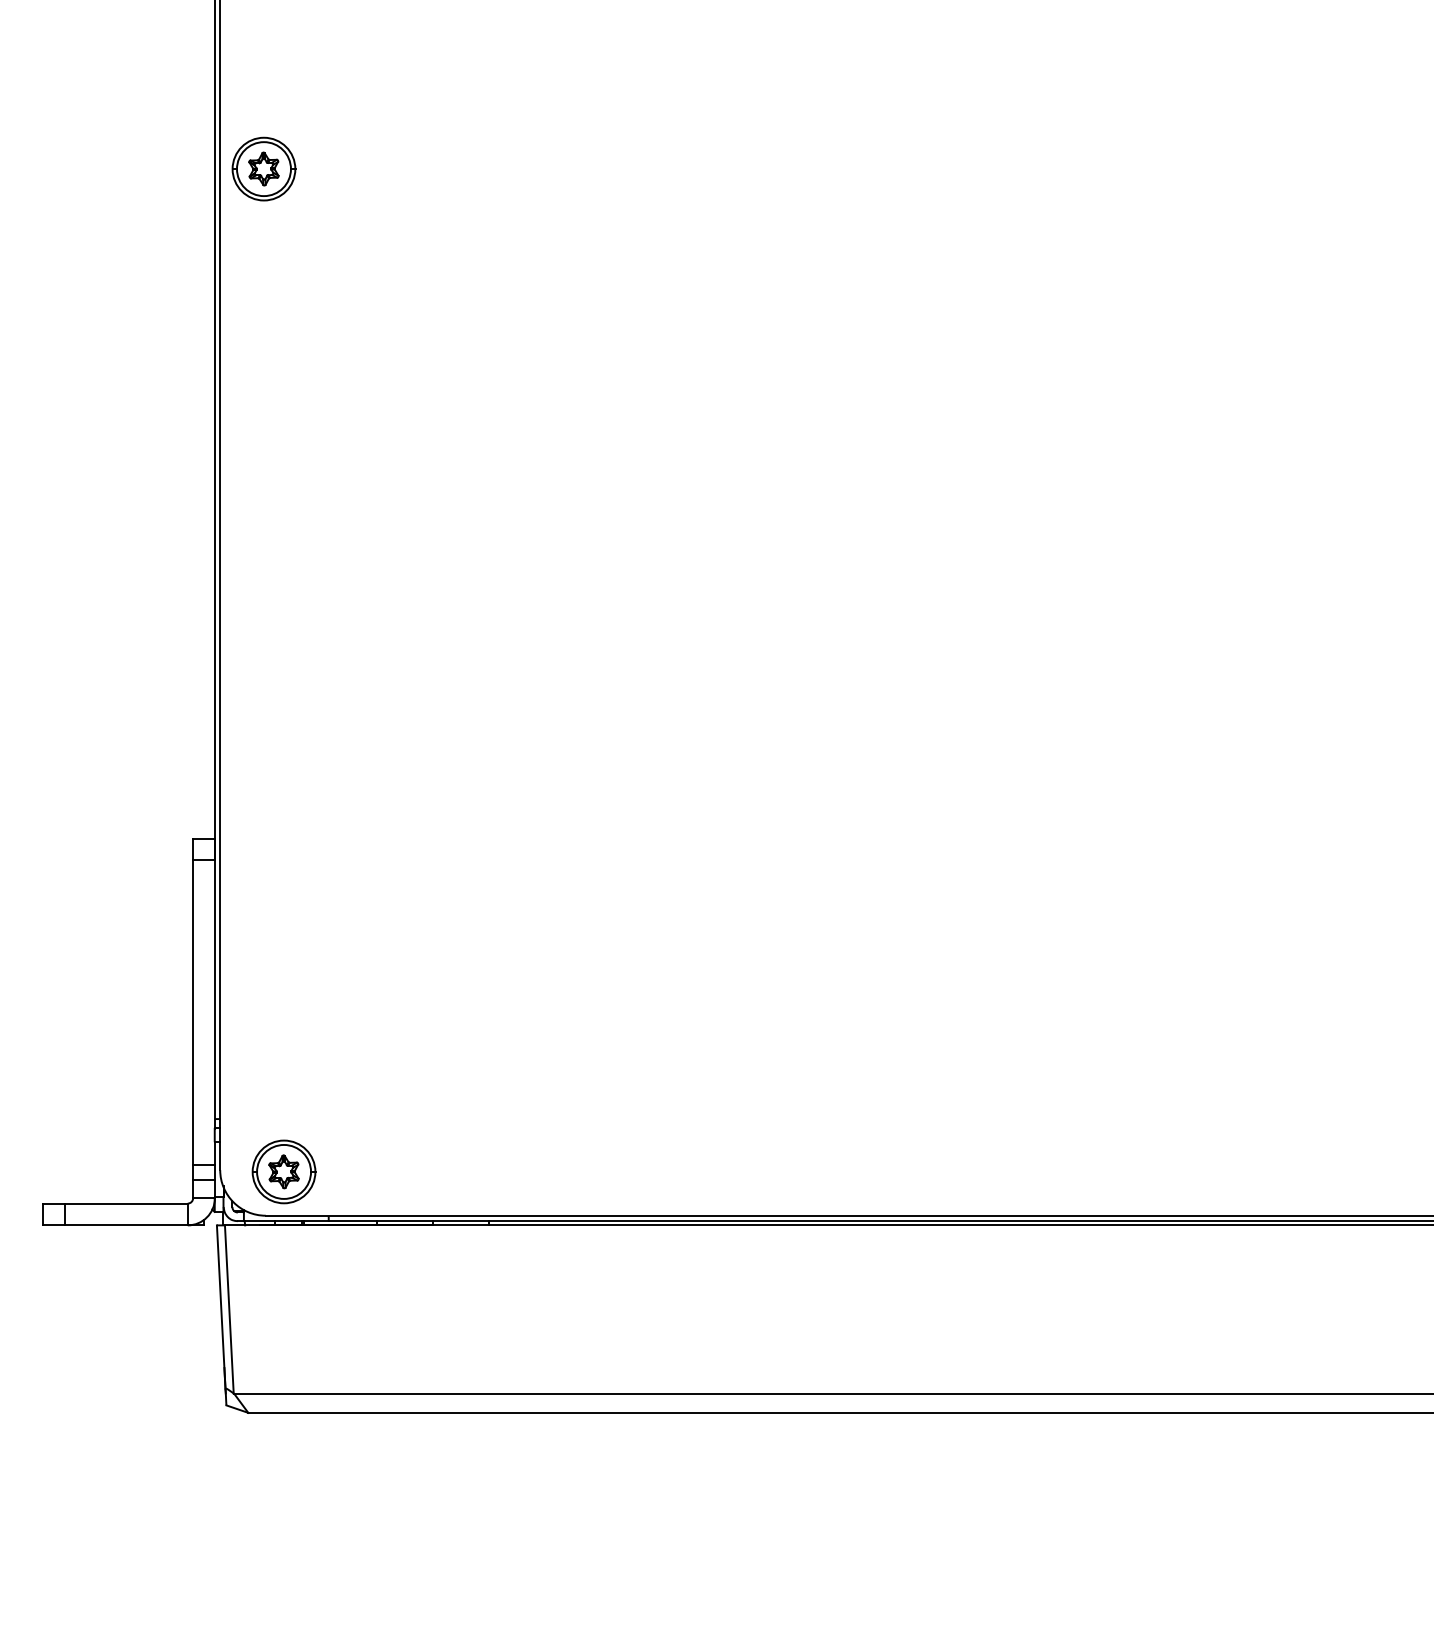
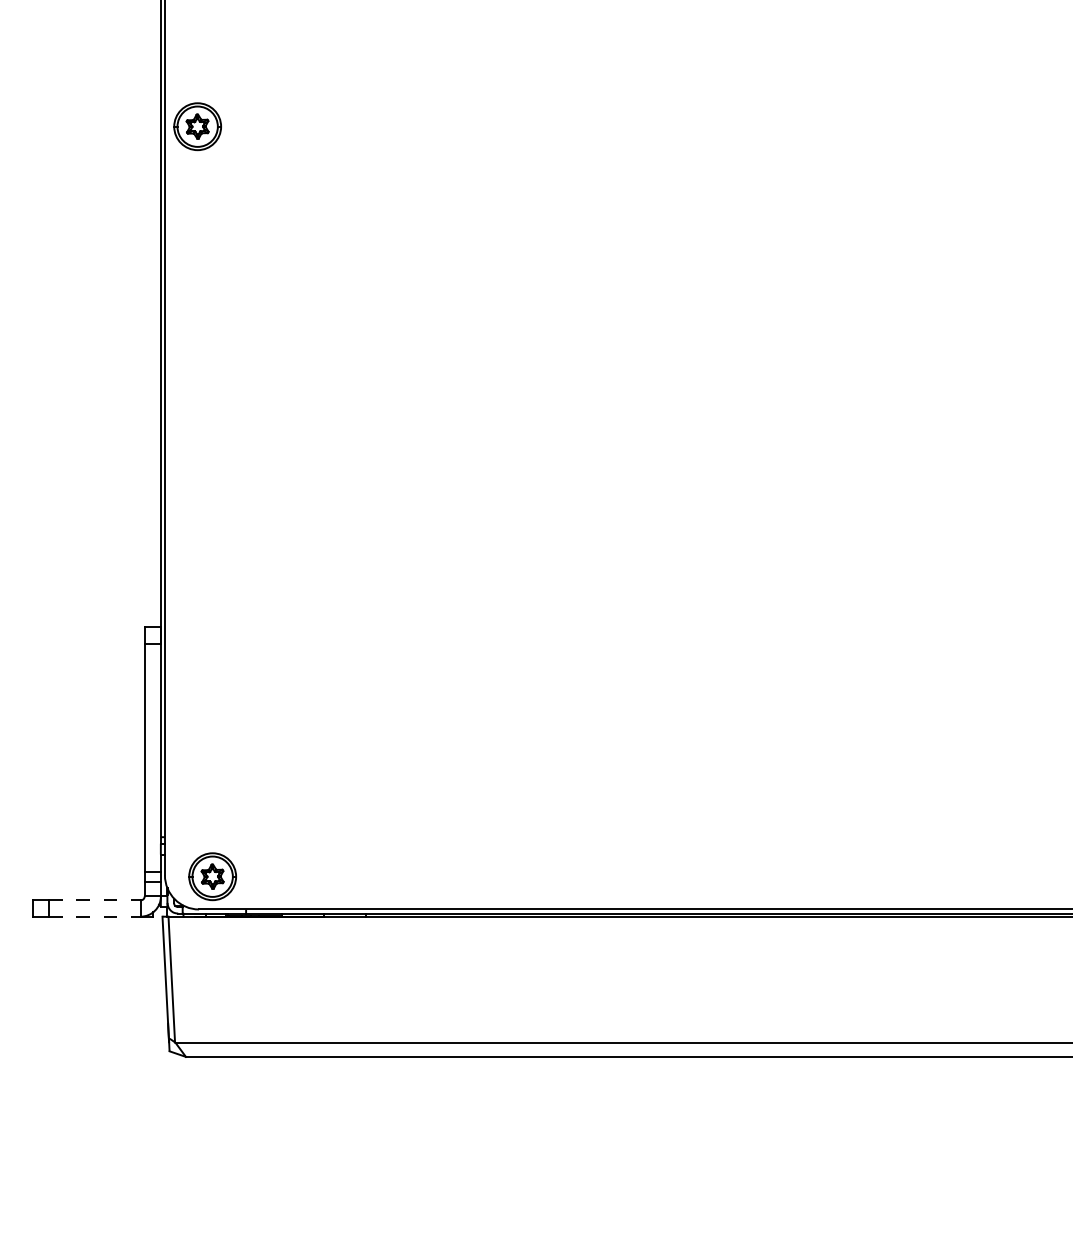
line: (126, 1203) -> (94, 900), solid -> dashed
line: (126, 1225) -> (94, 916), solid -> dashed

